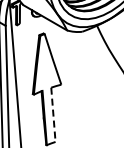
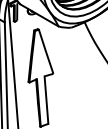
line: (53, 115) -> (46, 100), dashed -> solid

